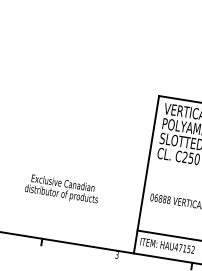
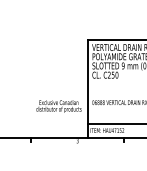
text: (61, 189) -> (58, 106), moved

